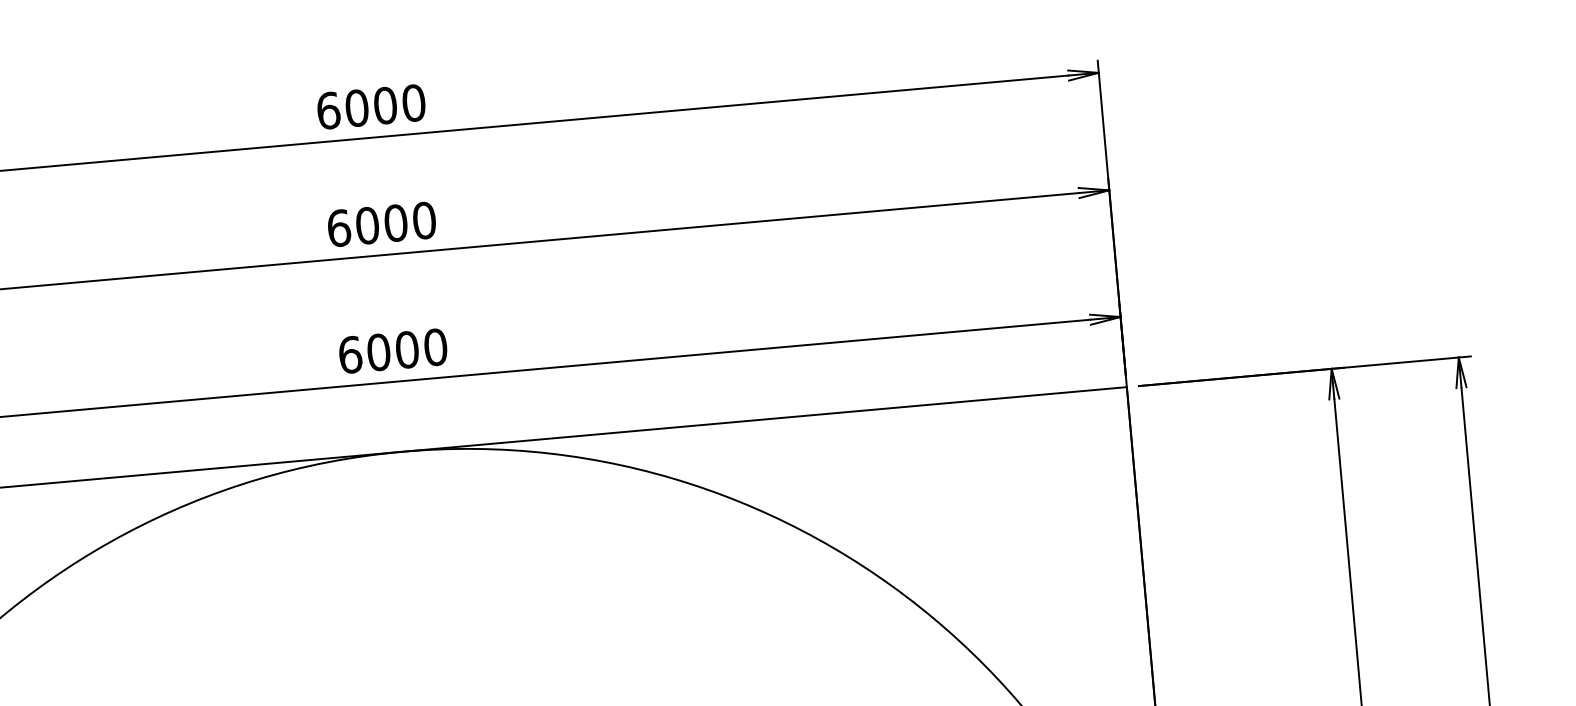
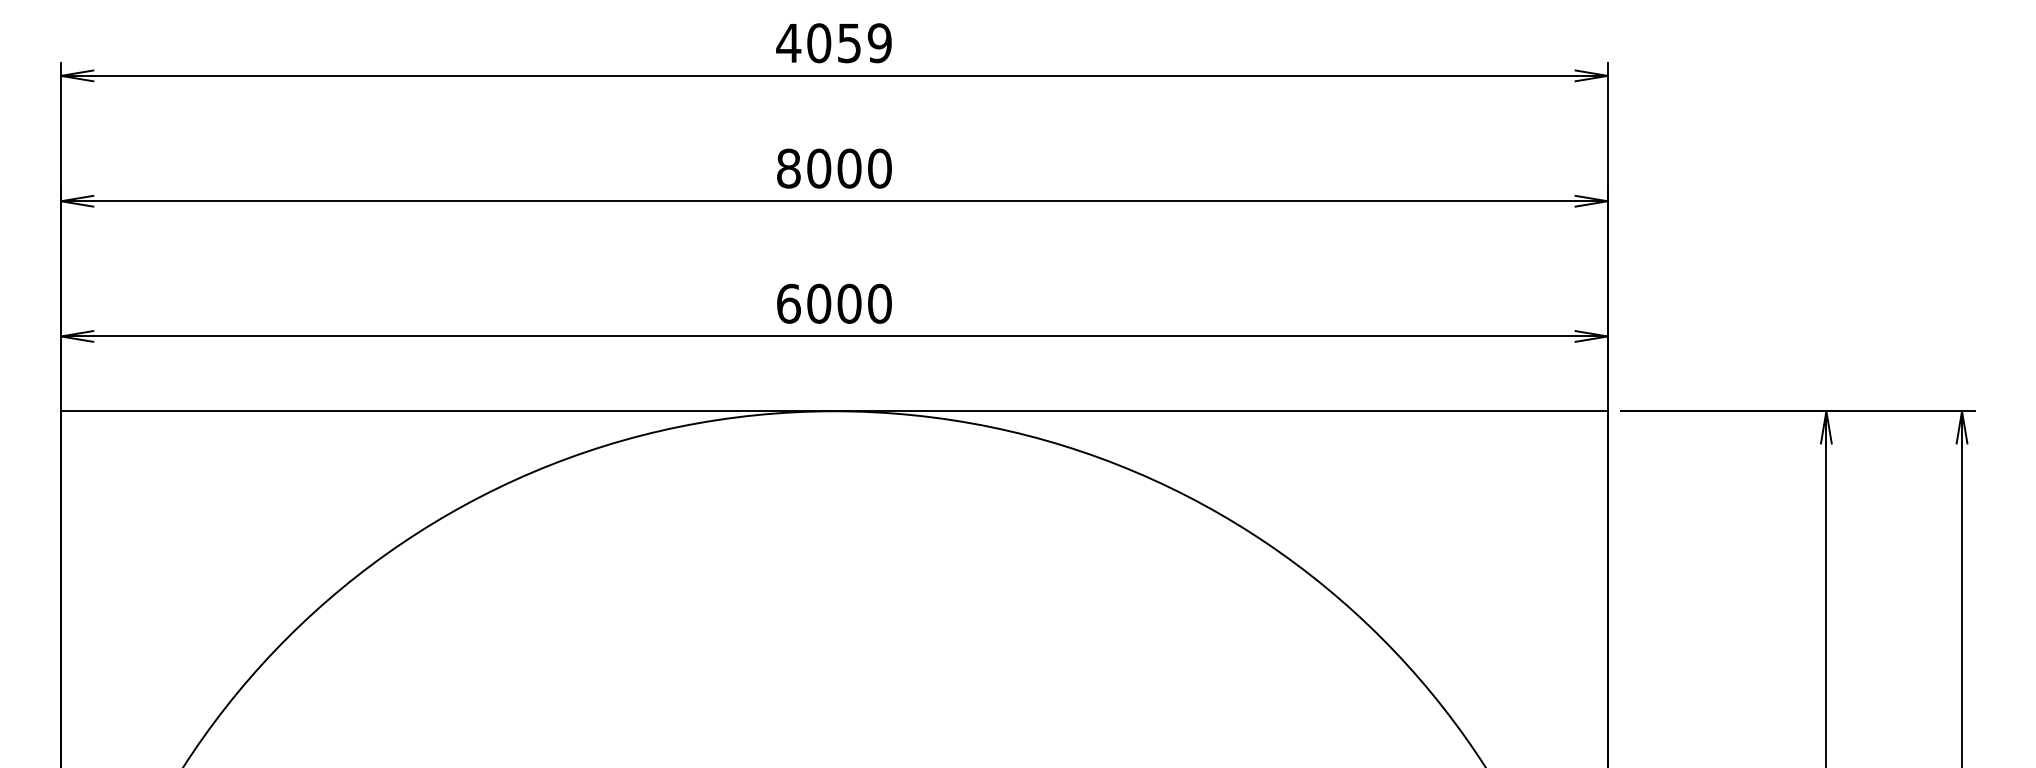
text: (370, 107) -> (833, 43), 6000 -> 4059
text: (339, 228) -> (789, 168), 6000 -> 8000

